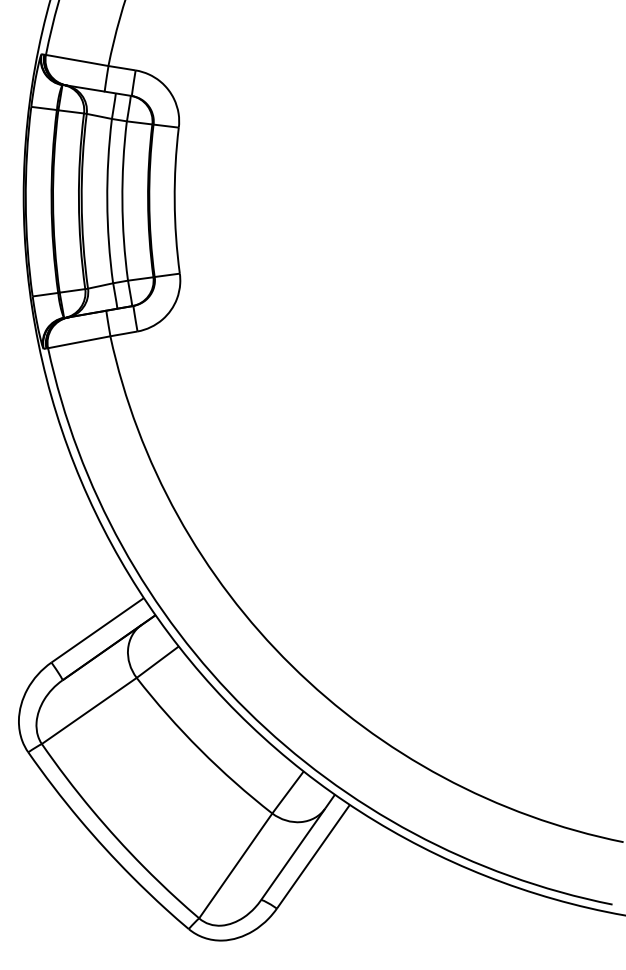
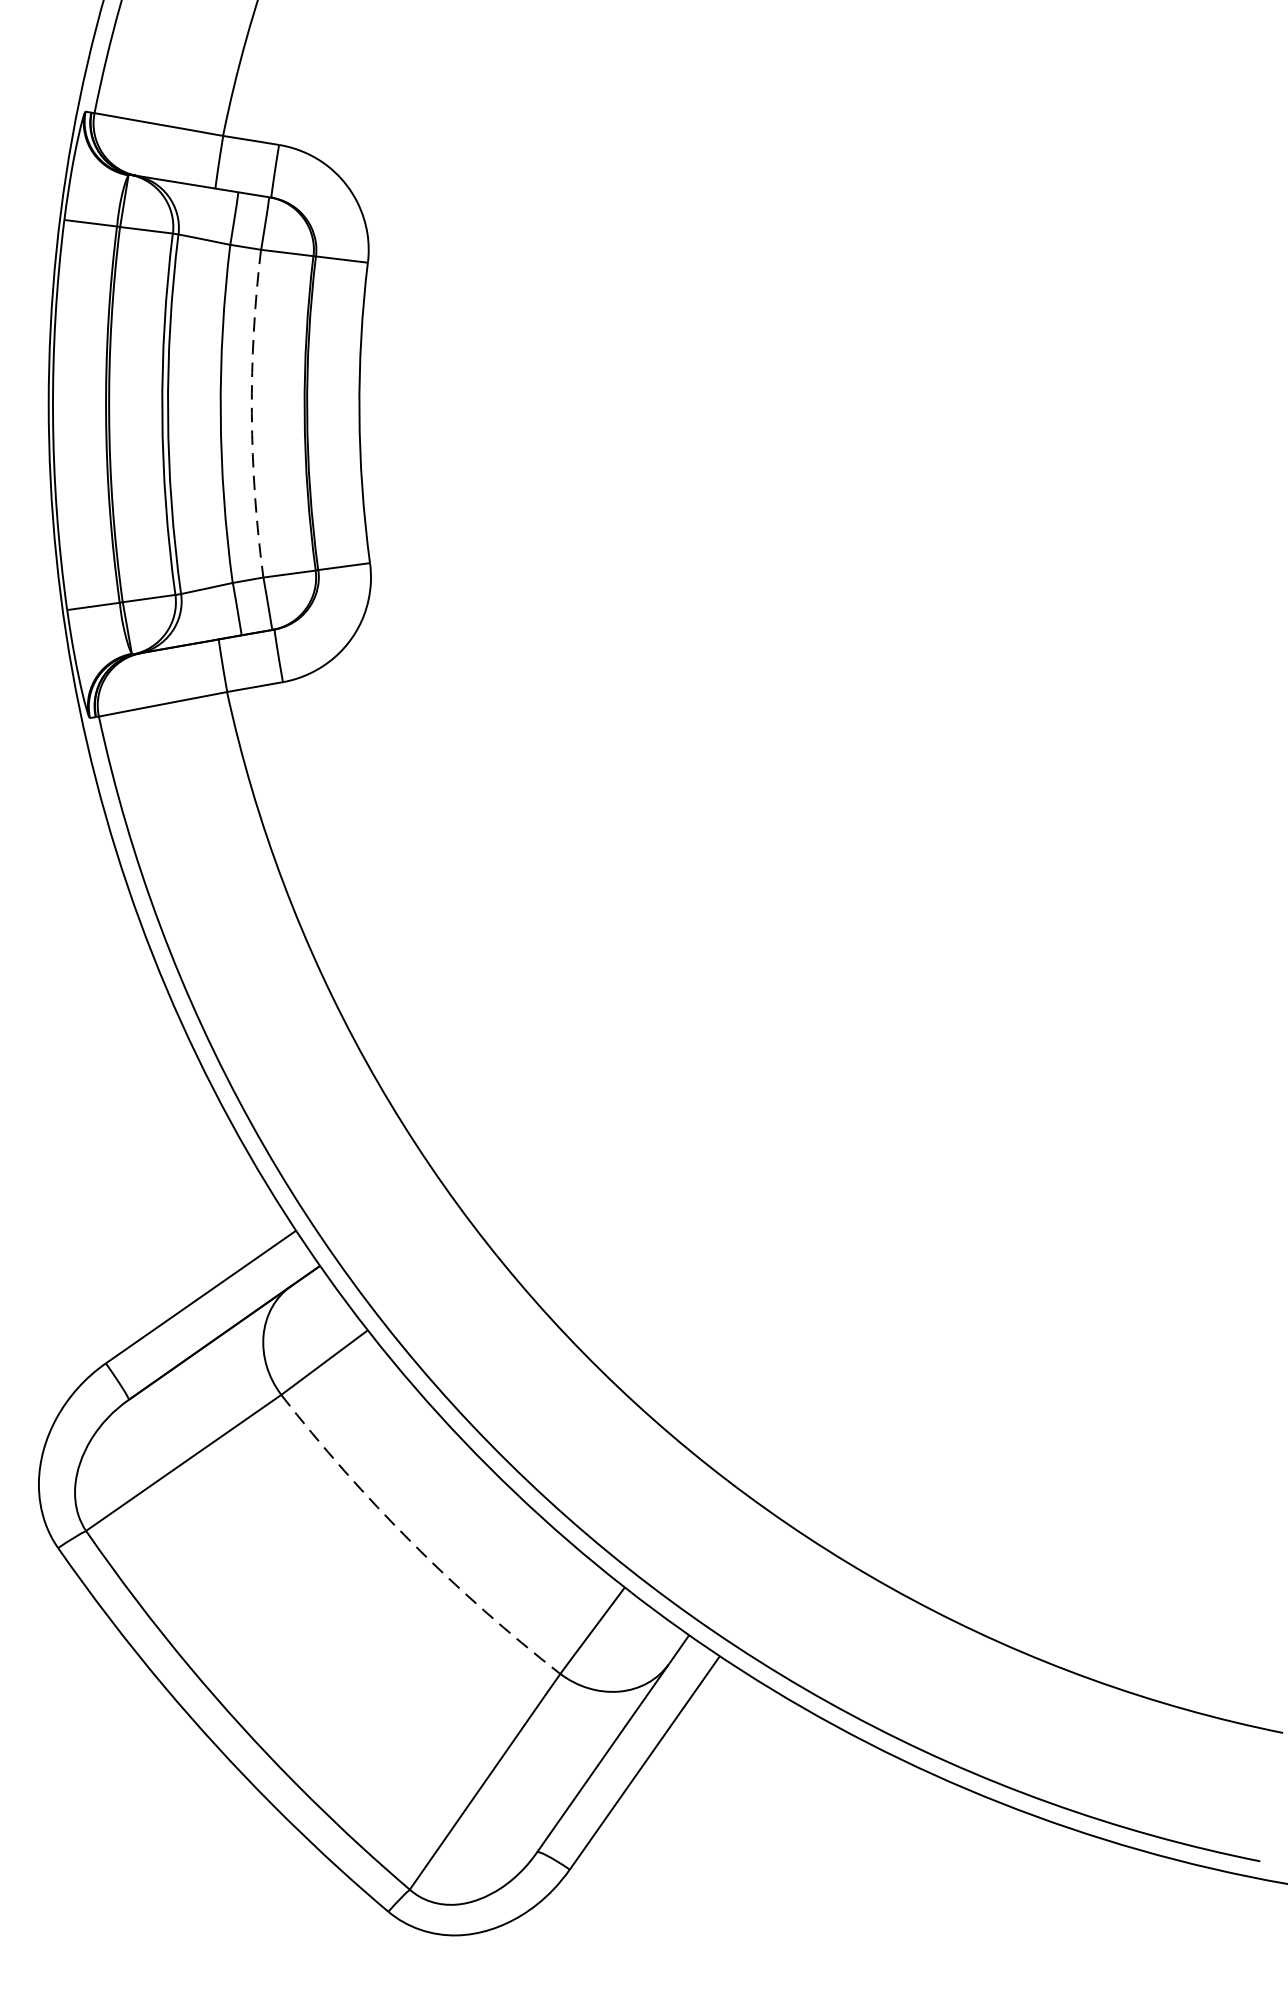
arc: (122, 201) -> (252, 414), solid -> dashed
arc: (200, 749) -> (412, 1542), solid -> dashed

